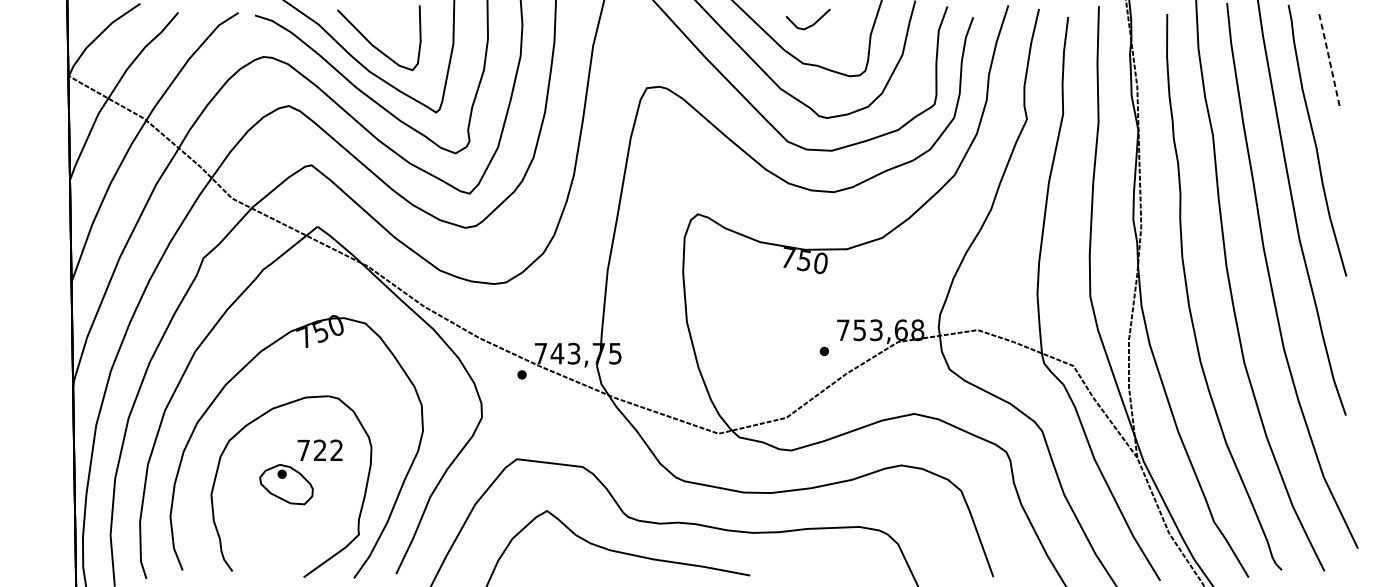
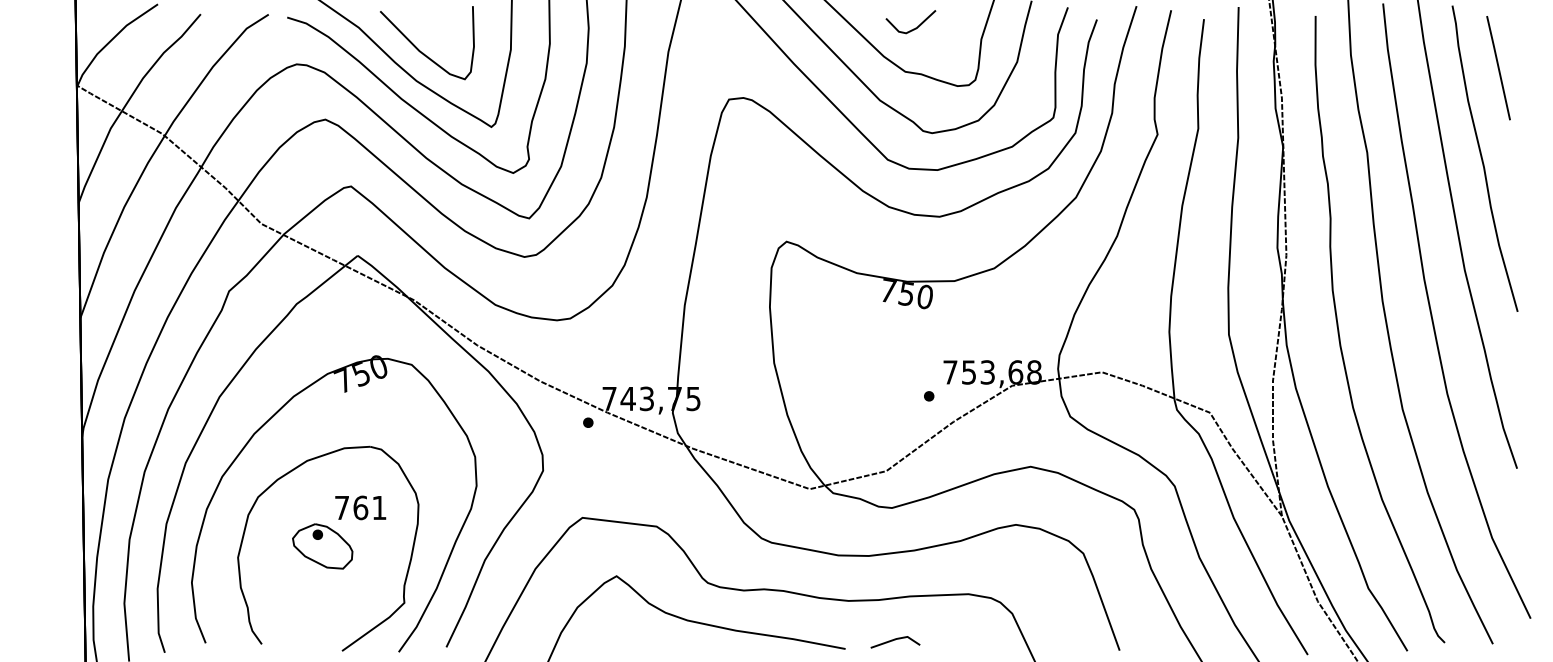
line: (1329, 59) -> (1498, 67), dashed -> solid
text: (327, 450) -> (369, 507), 722 -> 761
line: (794, 568) -> (895, 640), added

